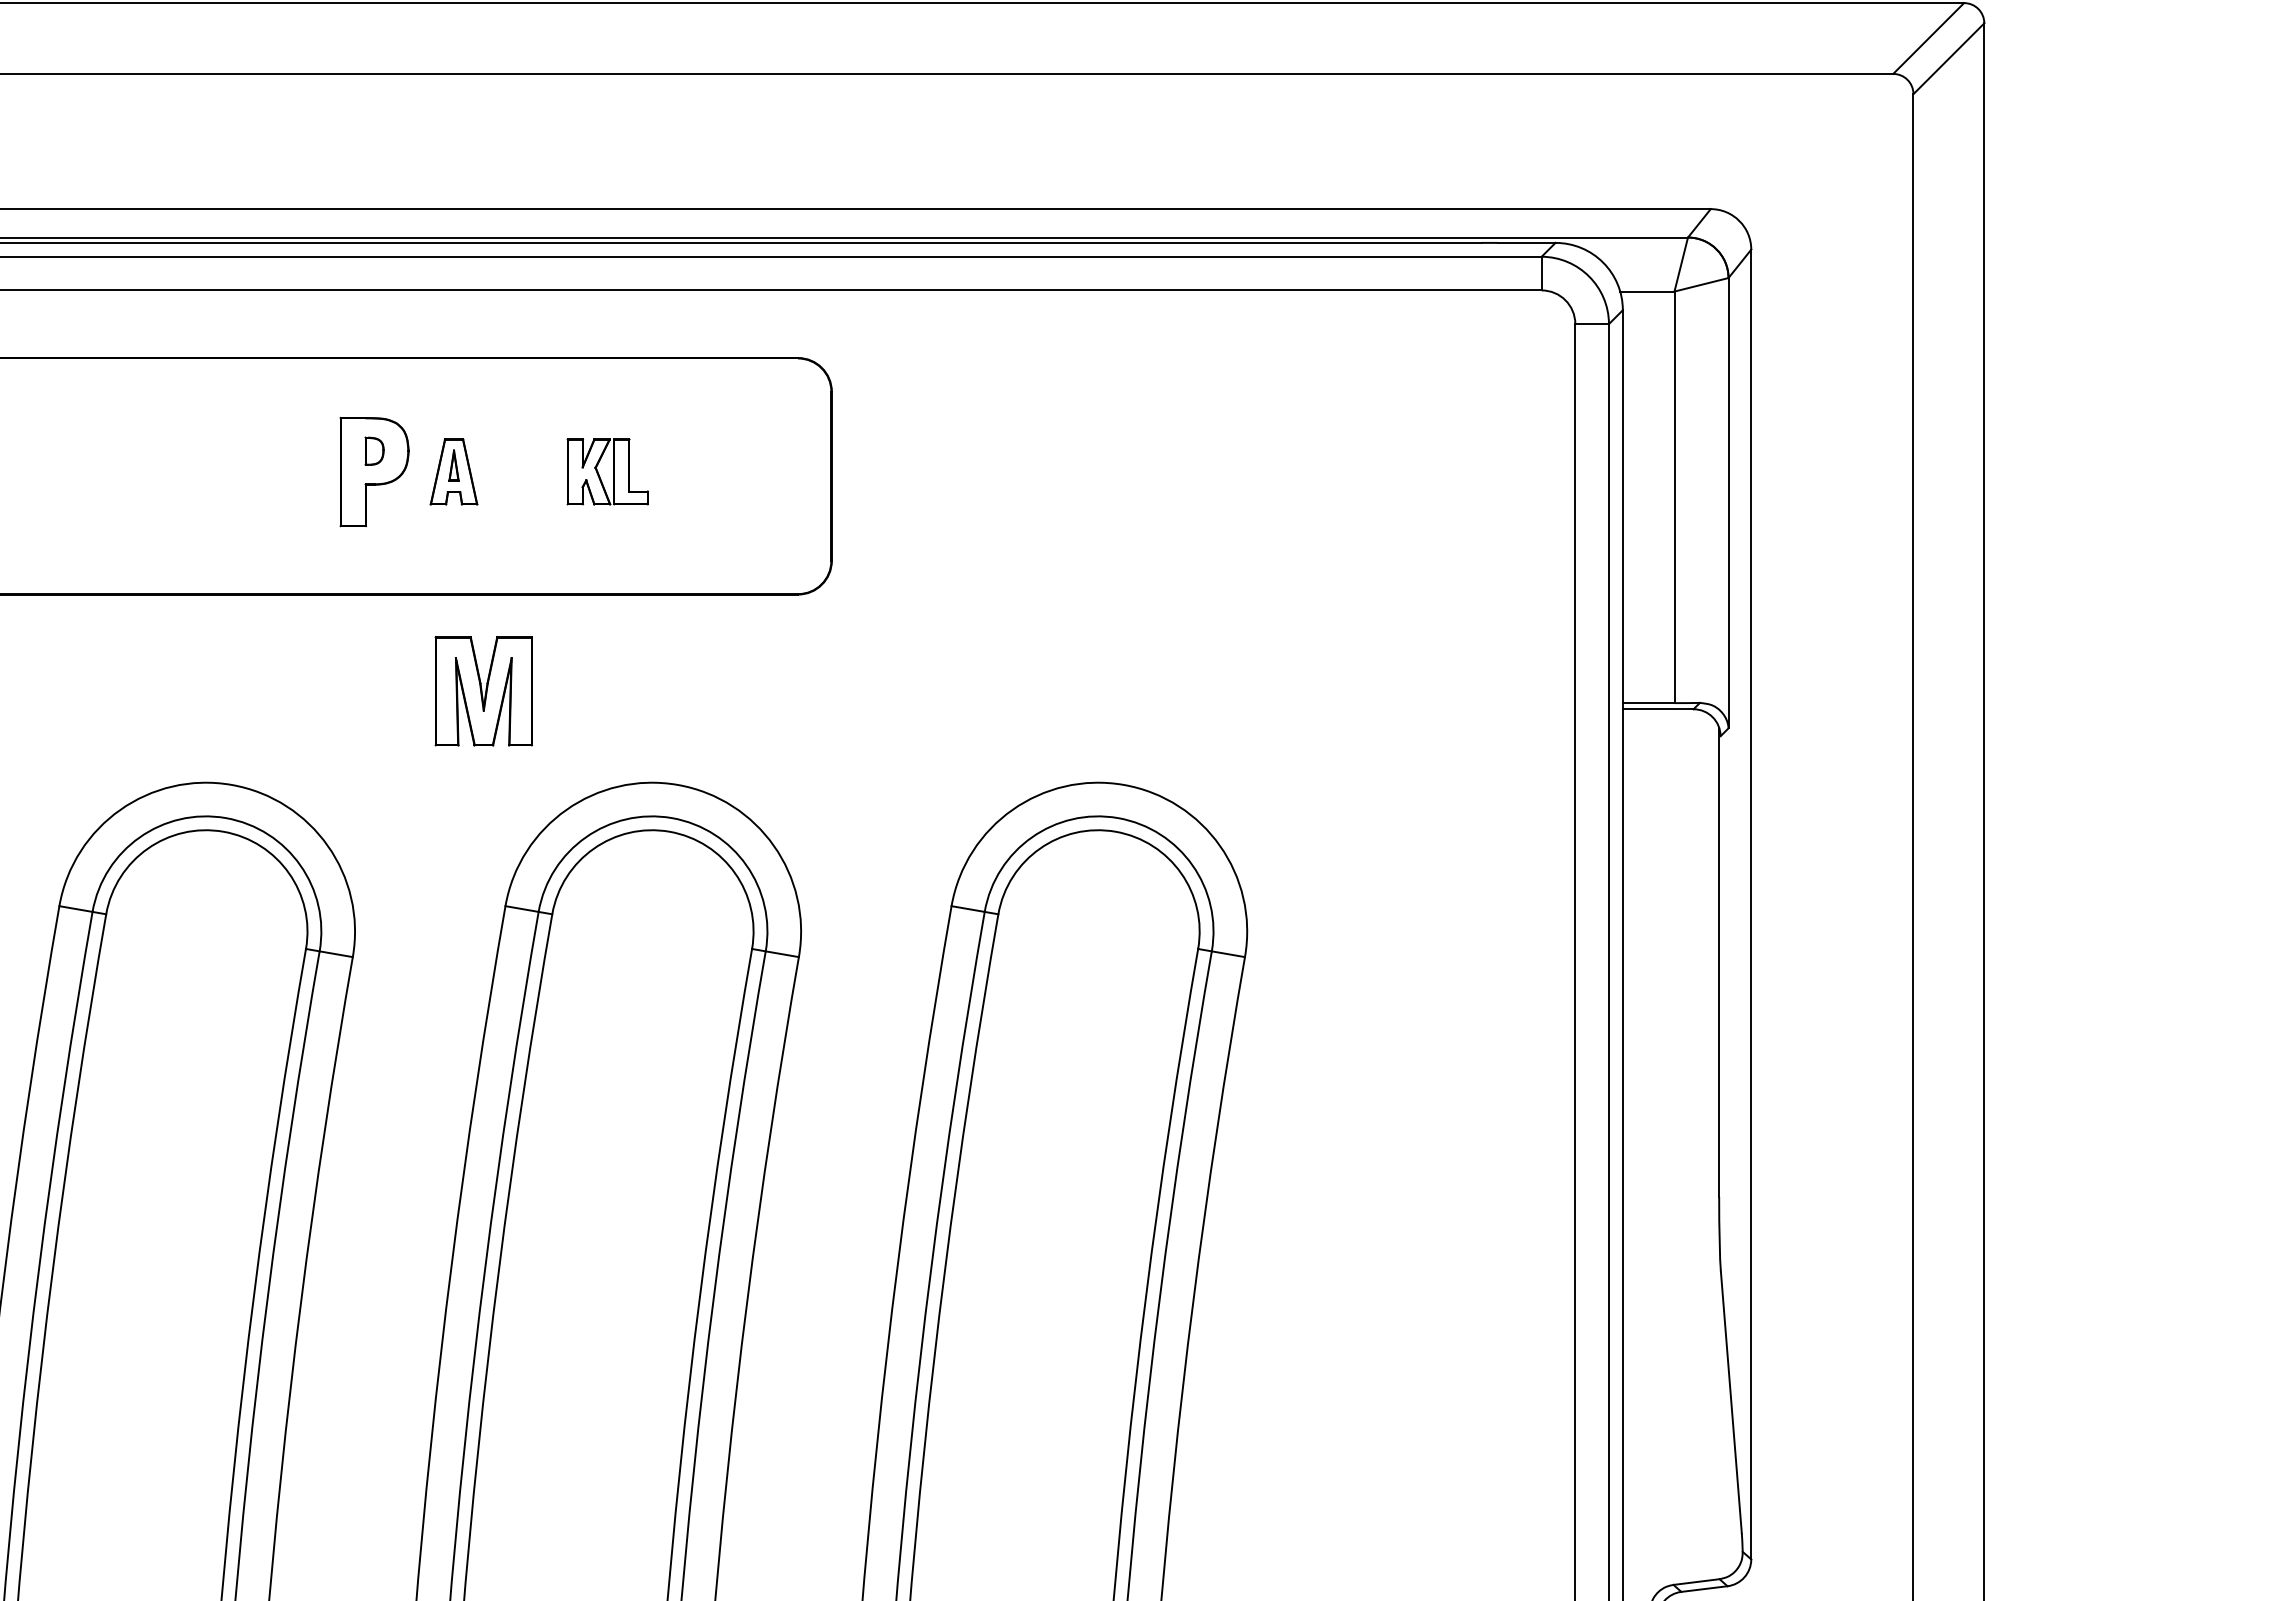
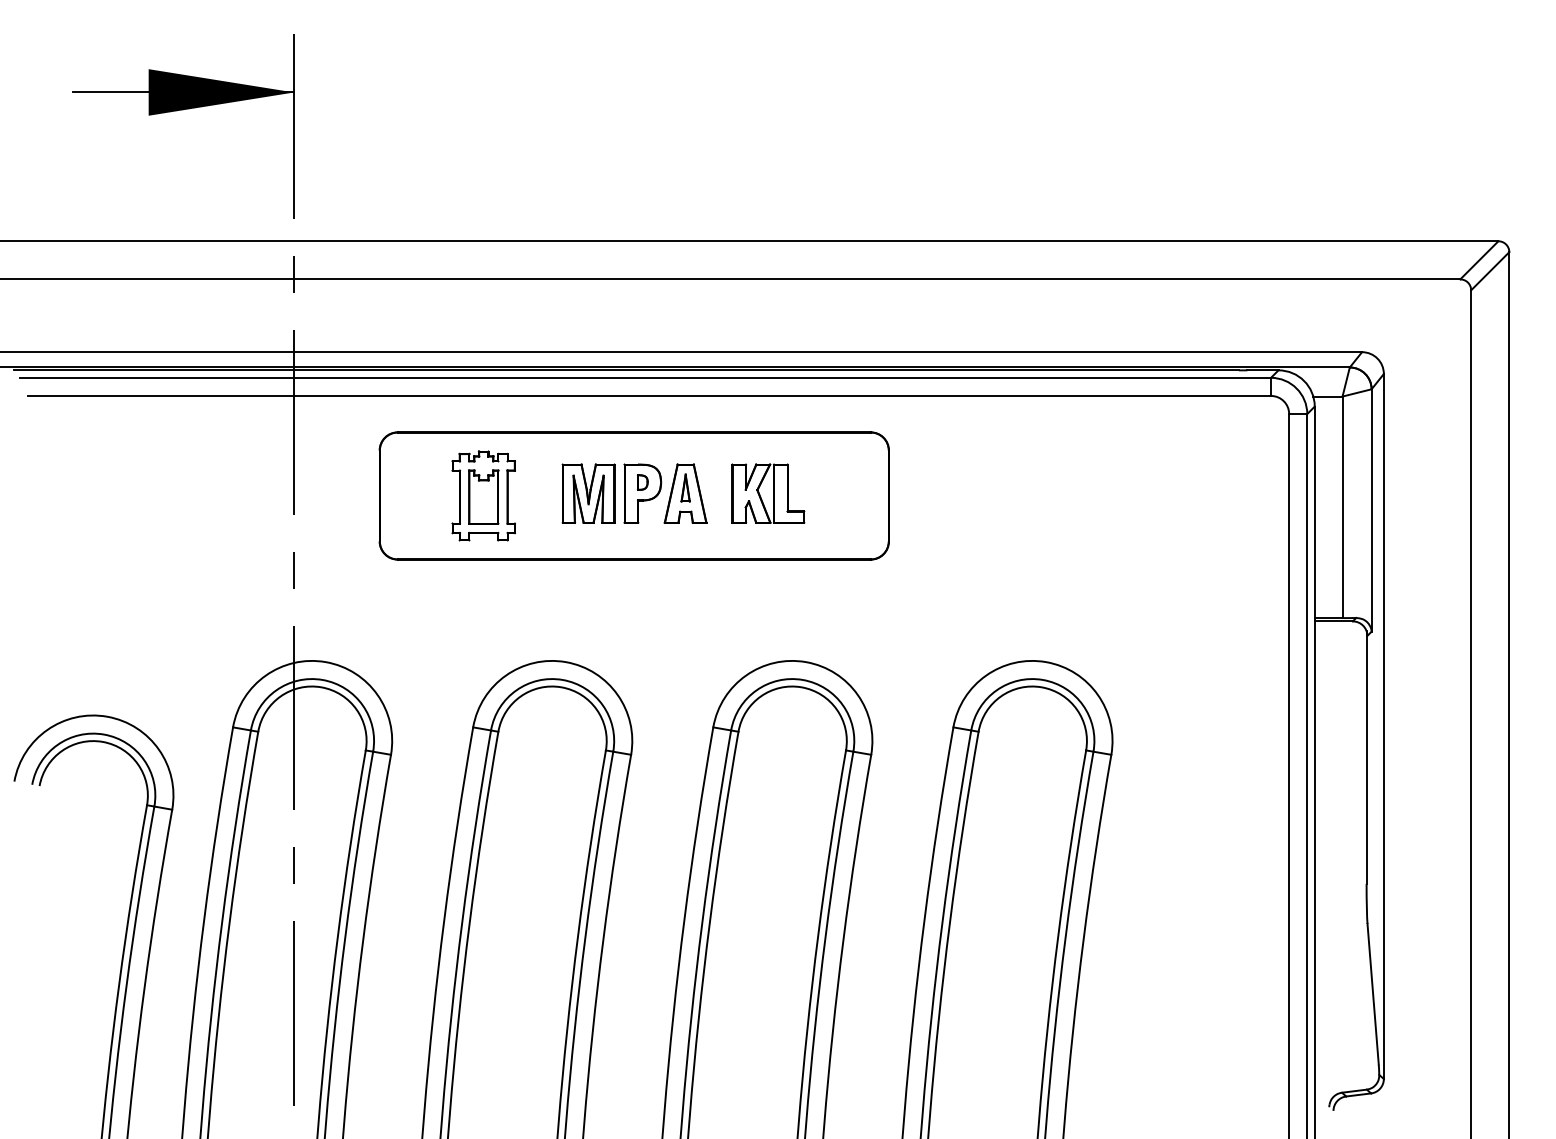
part: (453, 471) -> (685, 493), size x1.67
part: (608, 471) -> (768, 493), size x1.67
part: (78, 475) -> (483, 495), added
part: (483, 690) -> (588, 493), moved

